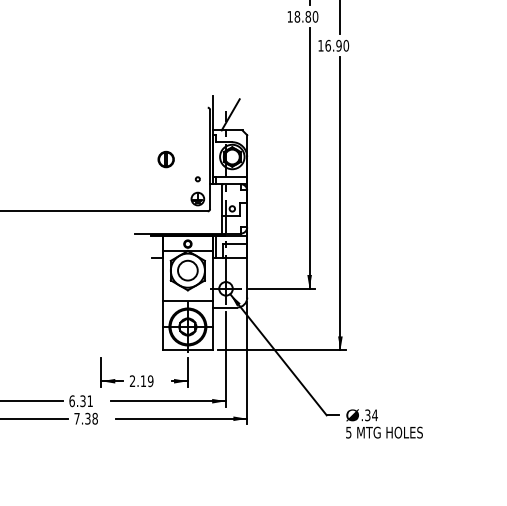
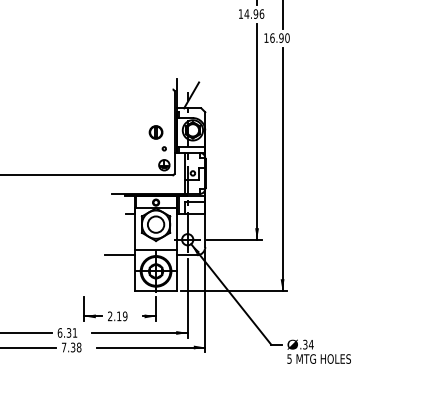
text: (306, 16) -> (254, 13), 18.80 -> 14.96
part: (165, 159) -> (155, 132), moved
line: (145, 307) -> (120, 255), added

